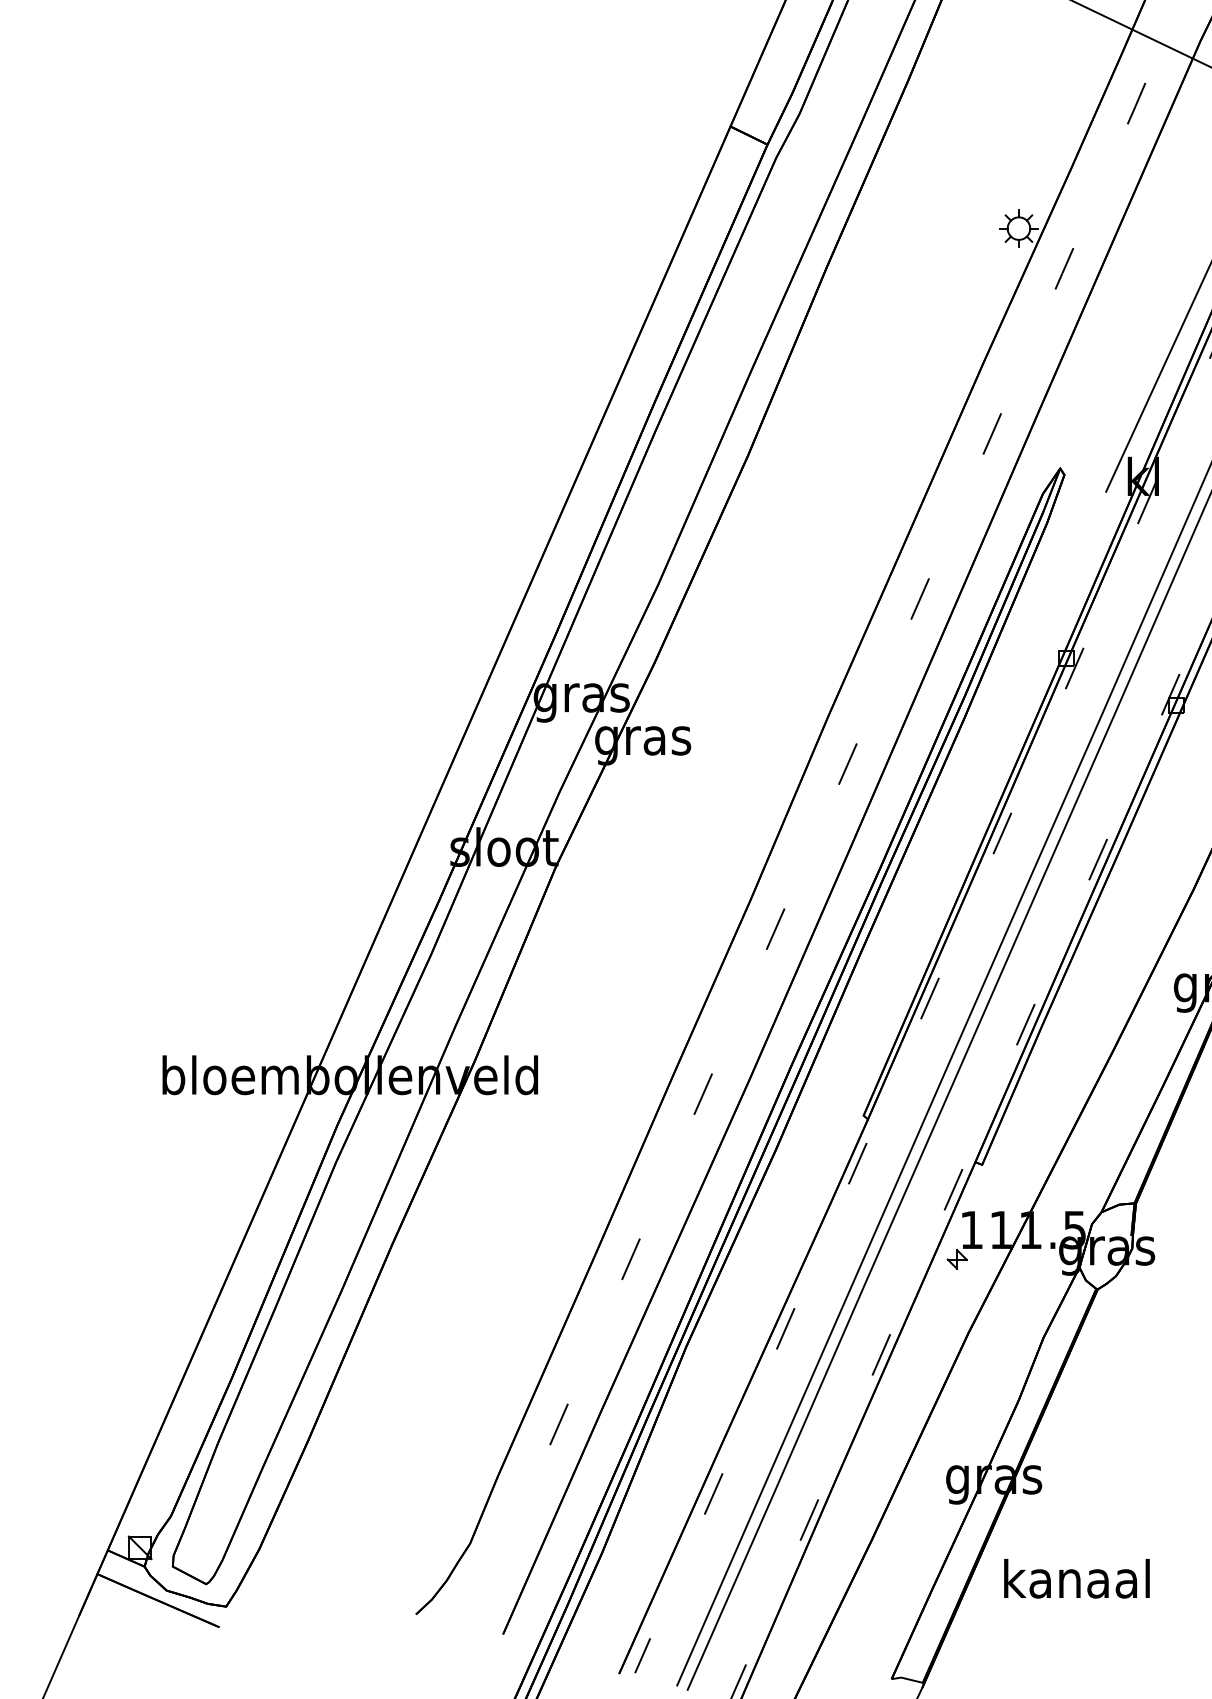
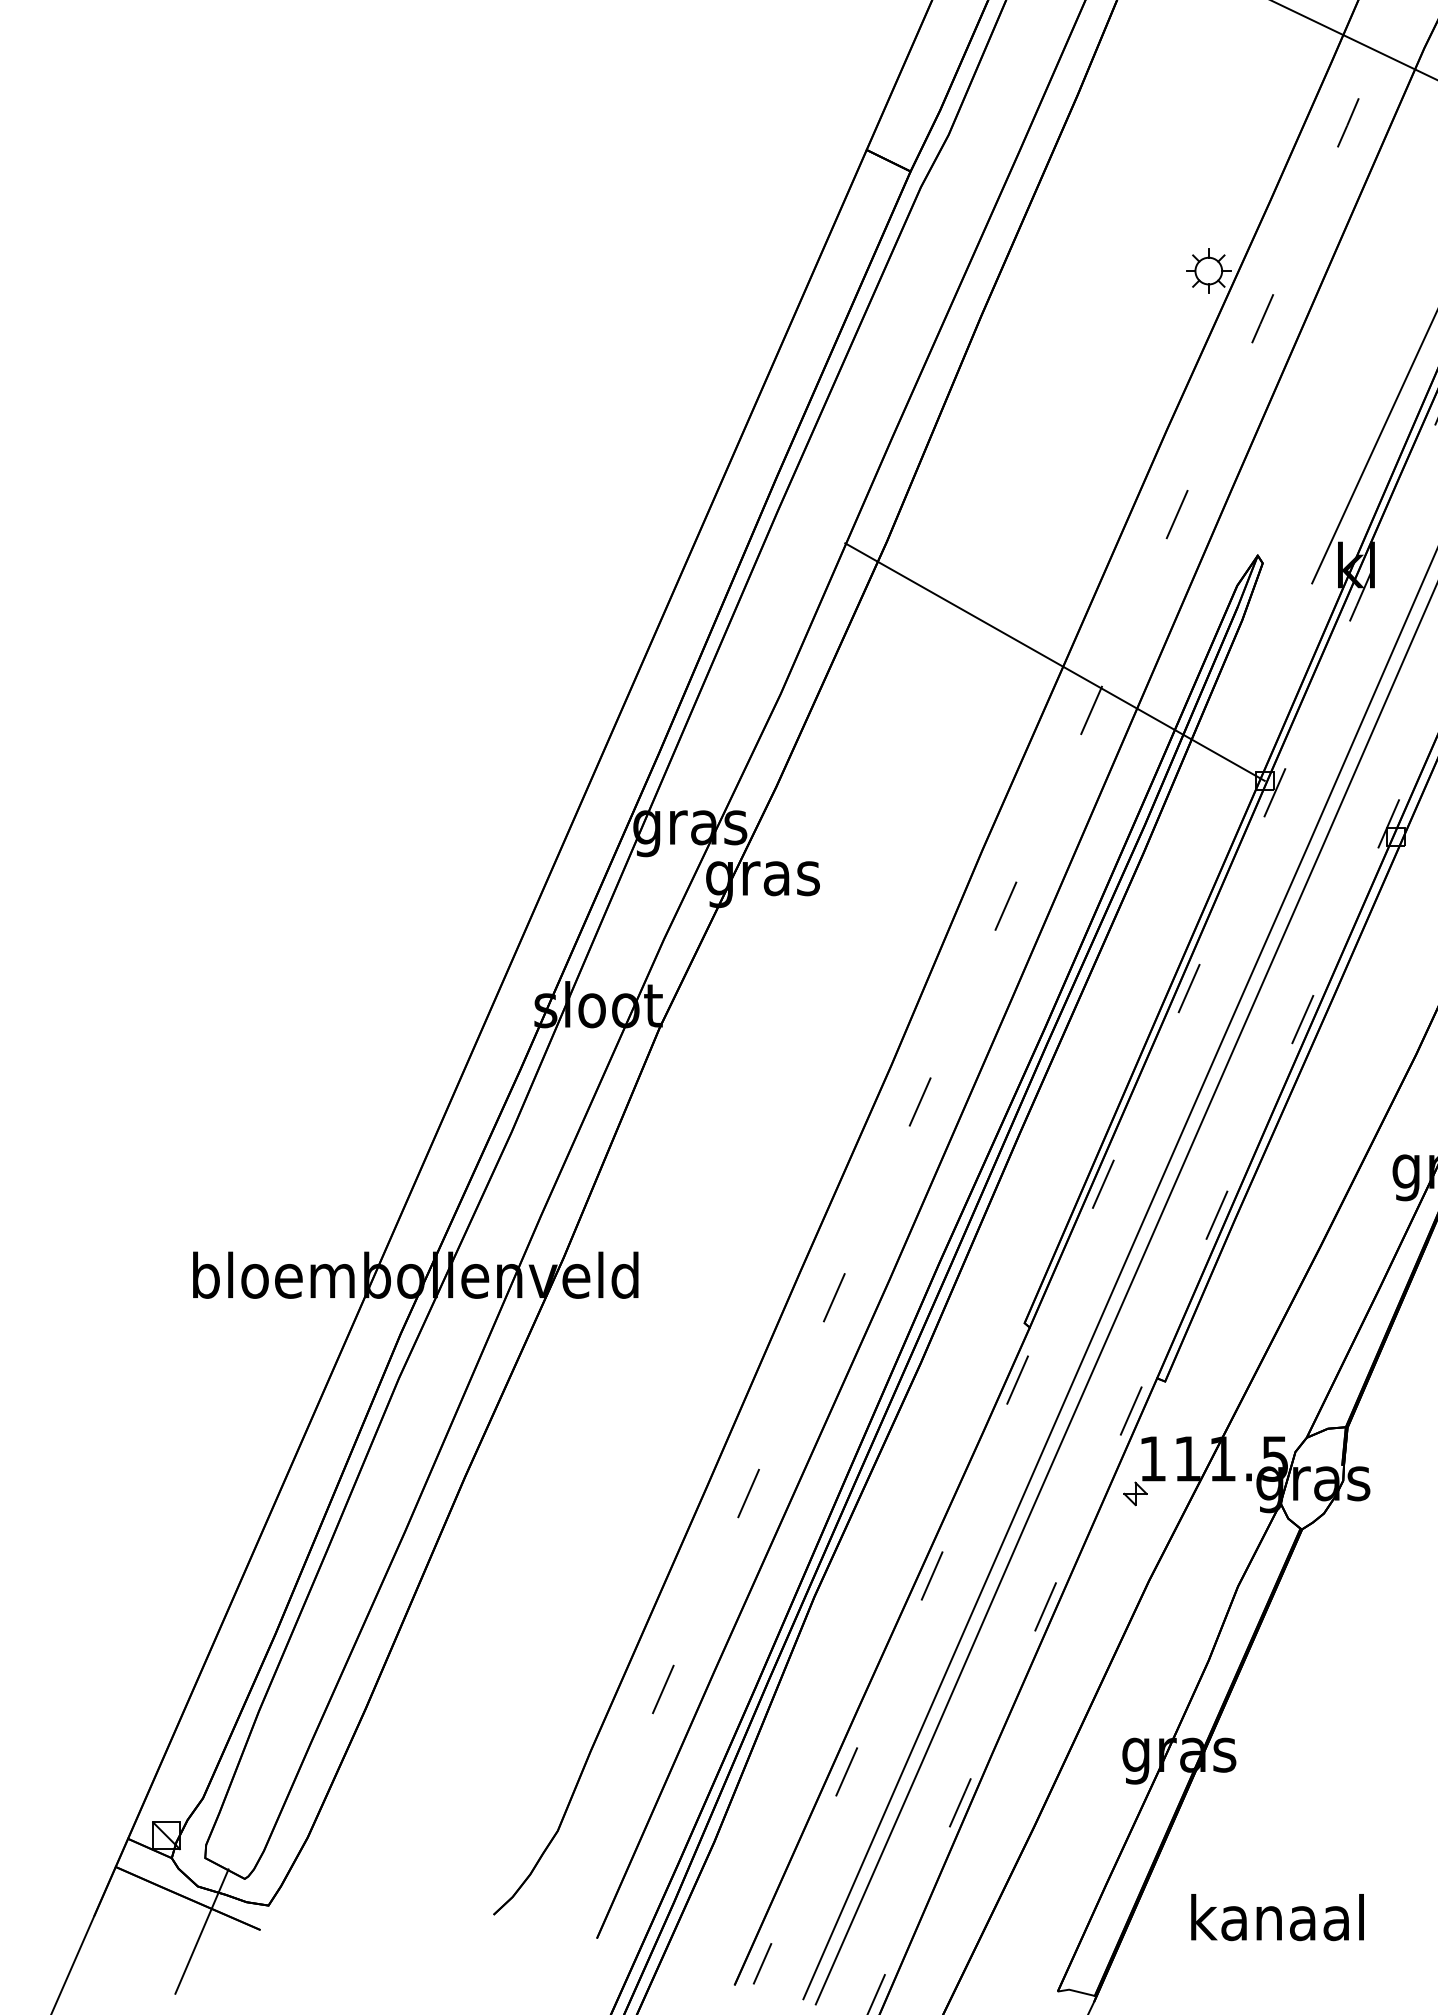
line: (888, 557) -> (1054, 661), added
text: (1076, 1578) -> (1277, 1917), moved
line: (169, 1628) -> (201, 1931), added

